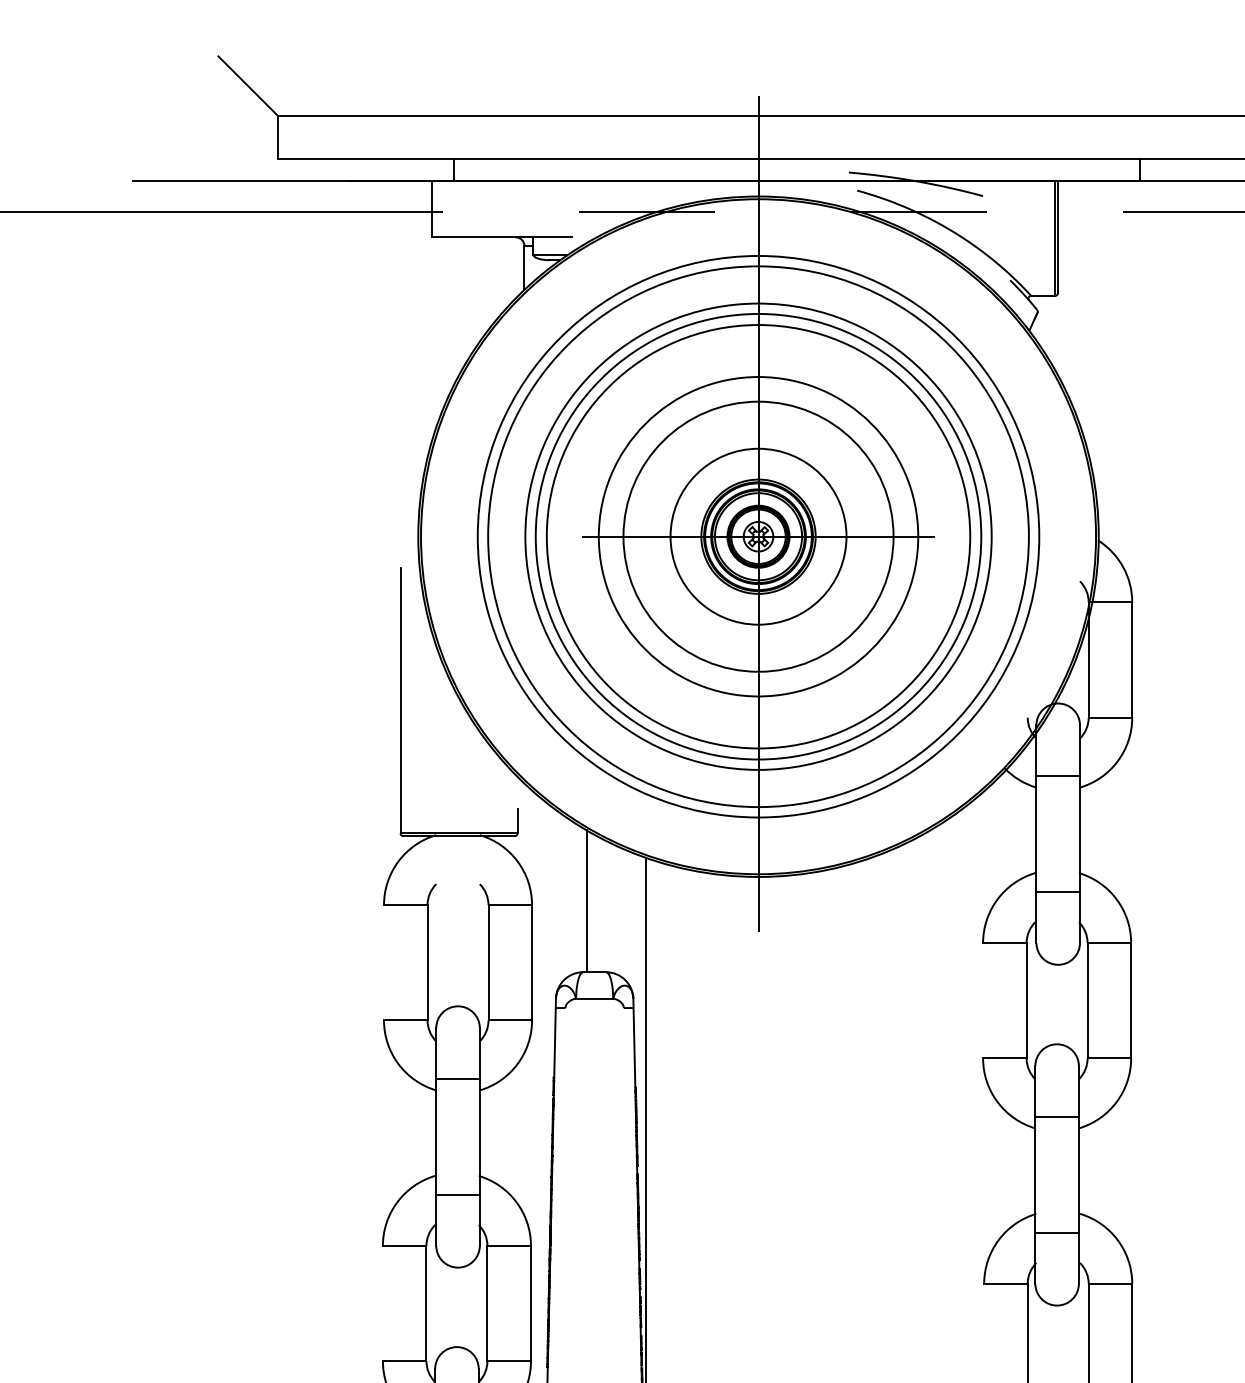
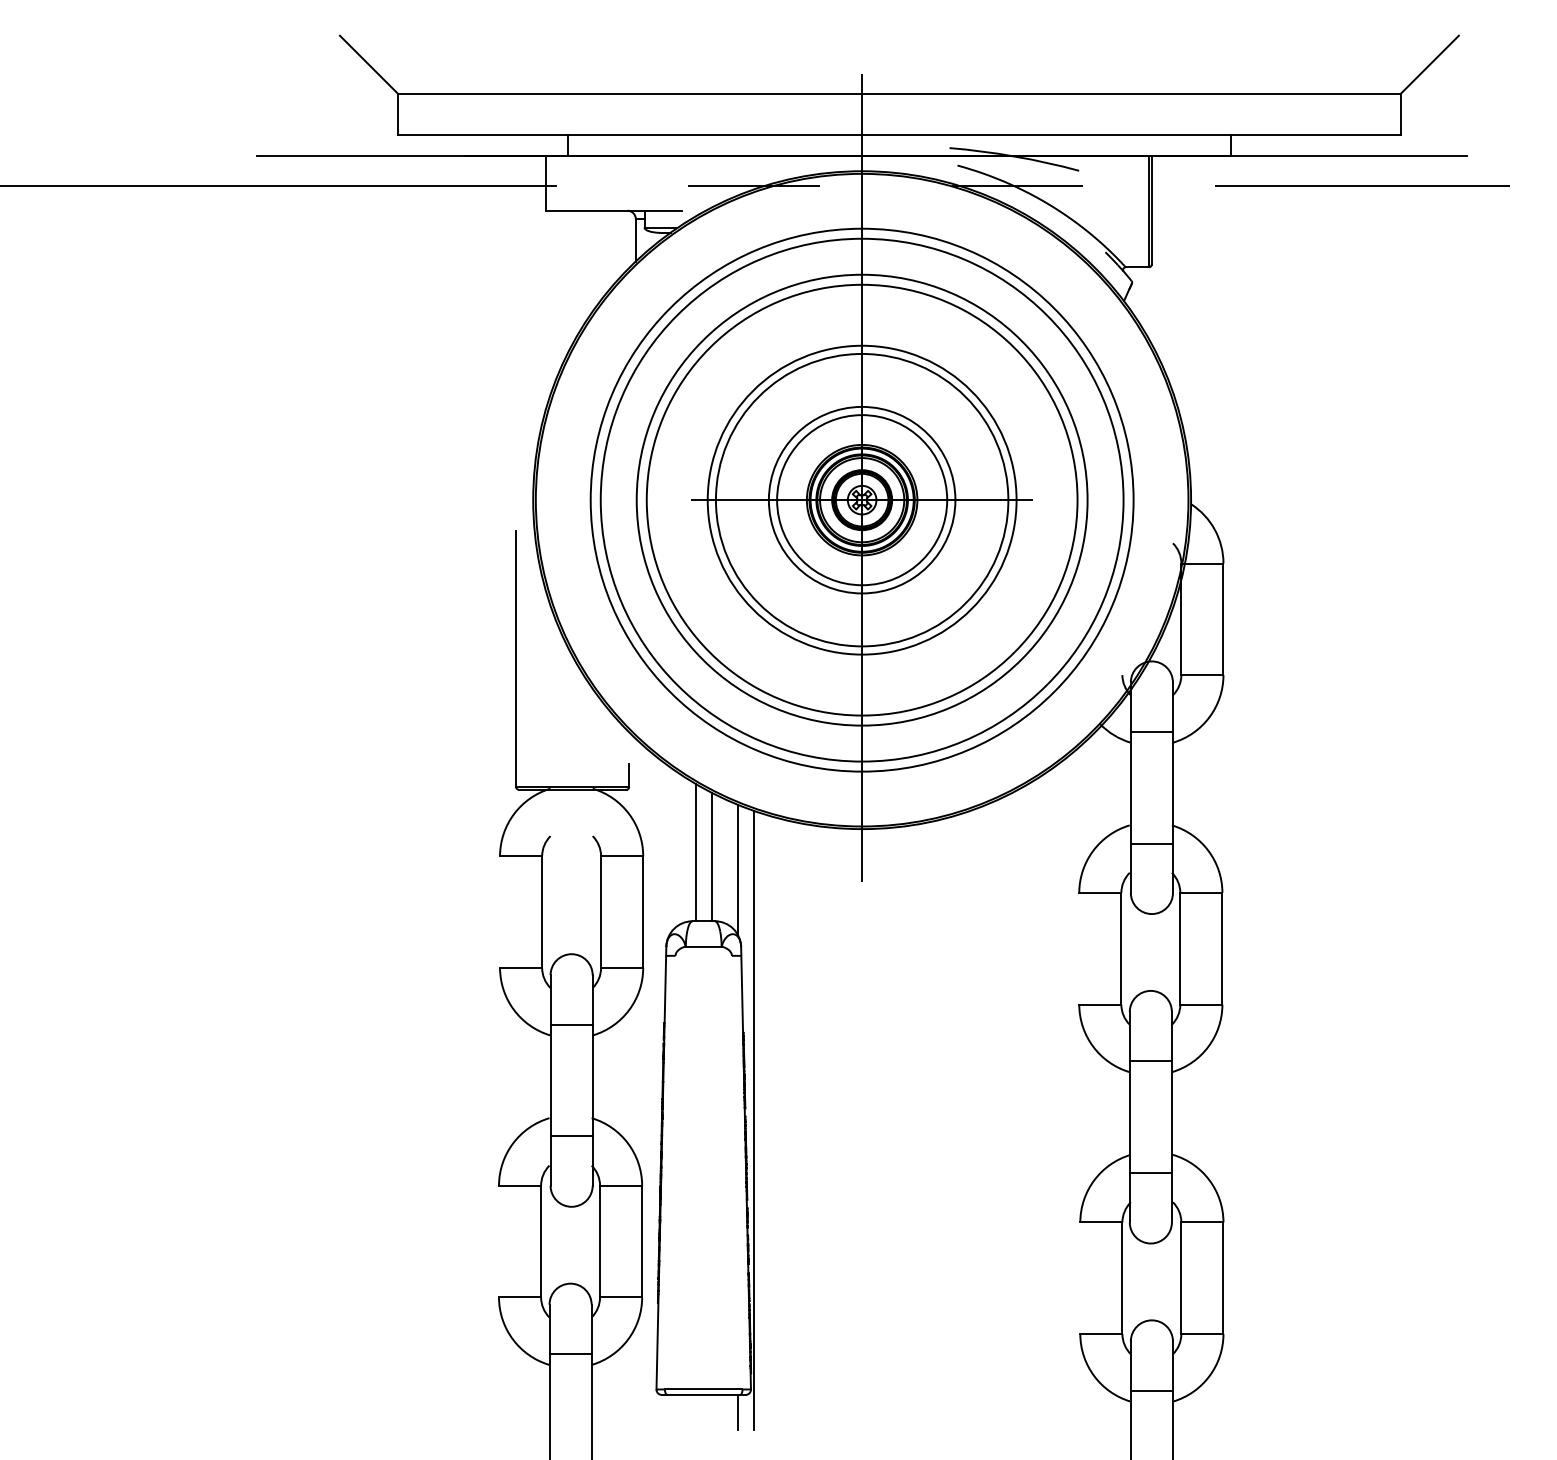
circle: (757, 536) -> (861, 499), size x0.71
circle: (757, 536) -> (861, 499), size x0.71
line: (602, 905) -> (711, 856), added
line: (629, 918) -> (737, 869), added

